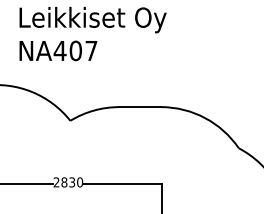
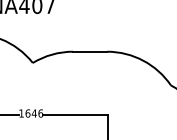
text: (68, 182) -> (31, 113), 2830 -> 1646

